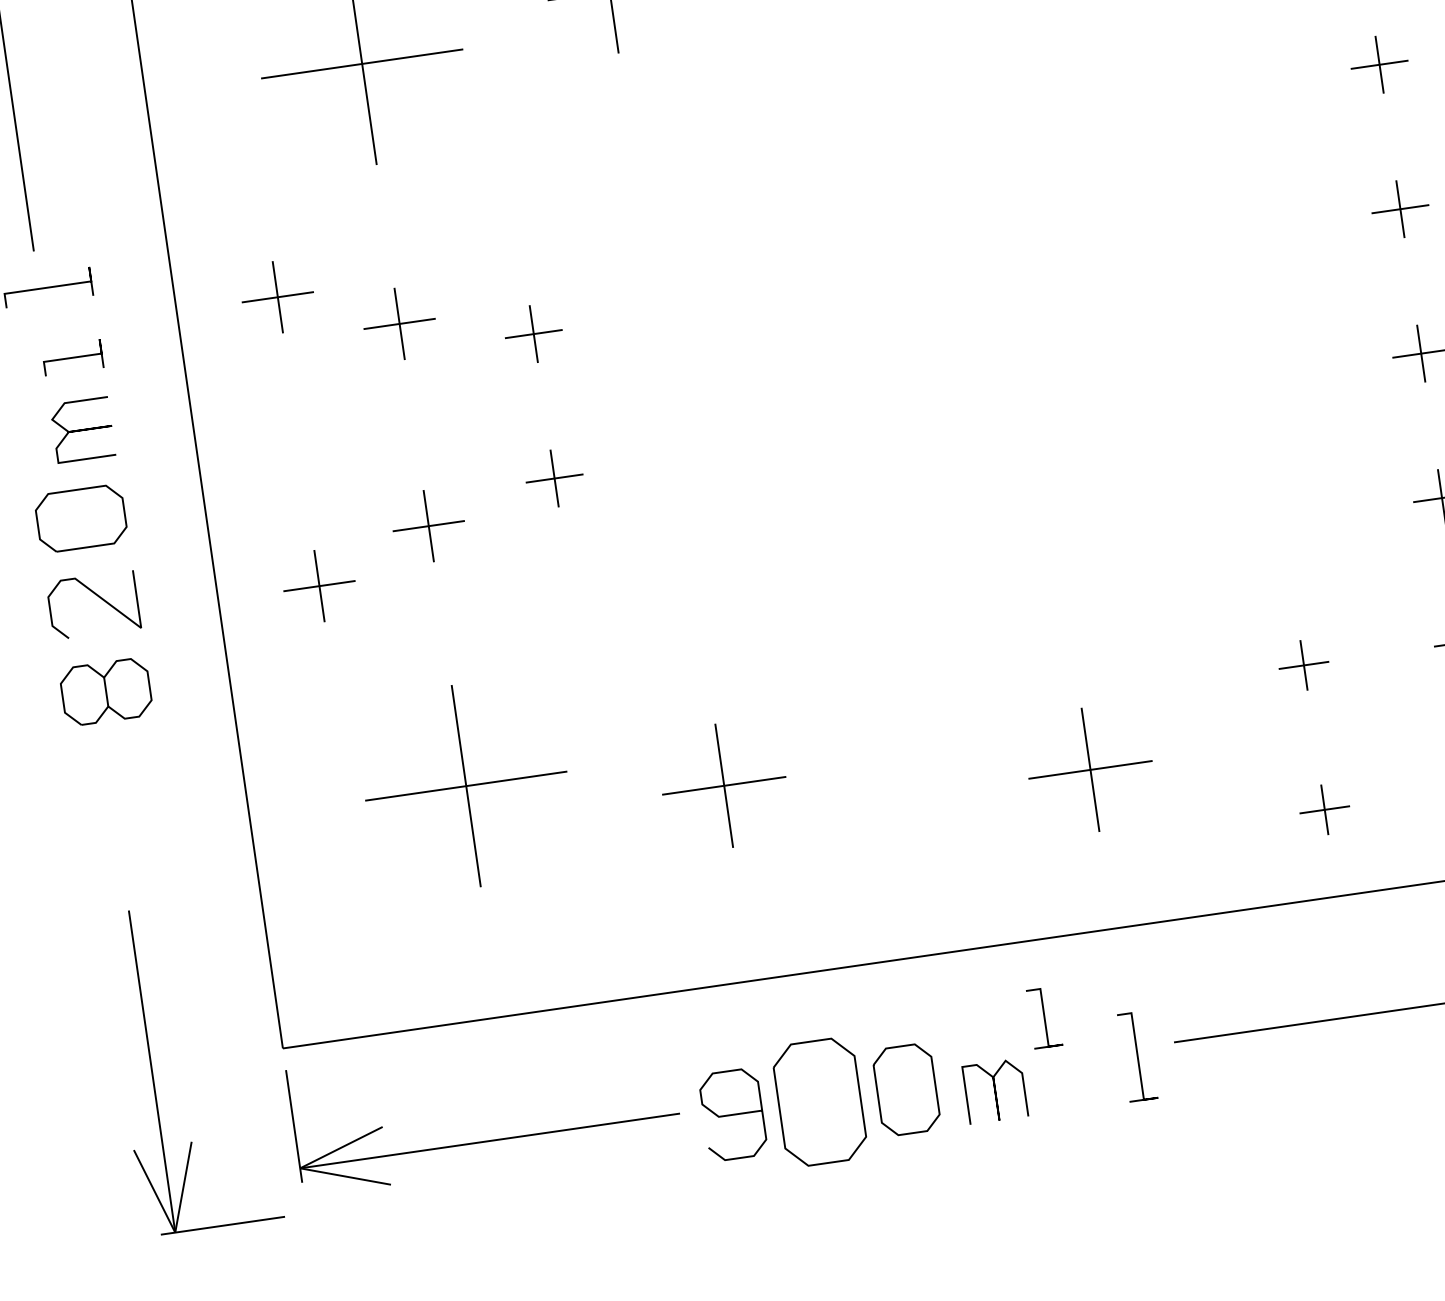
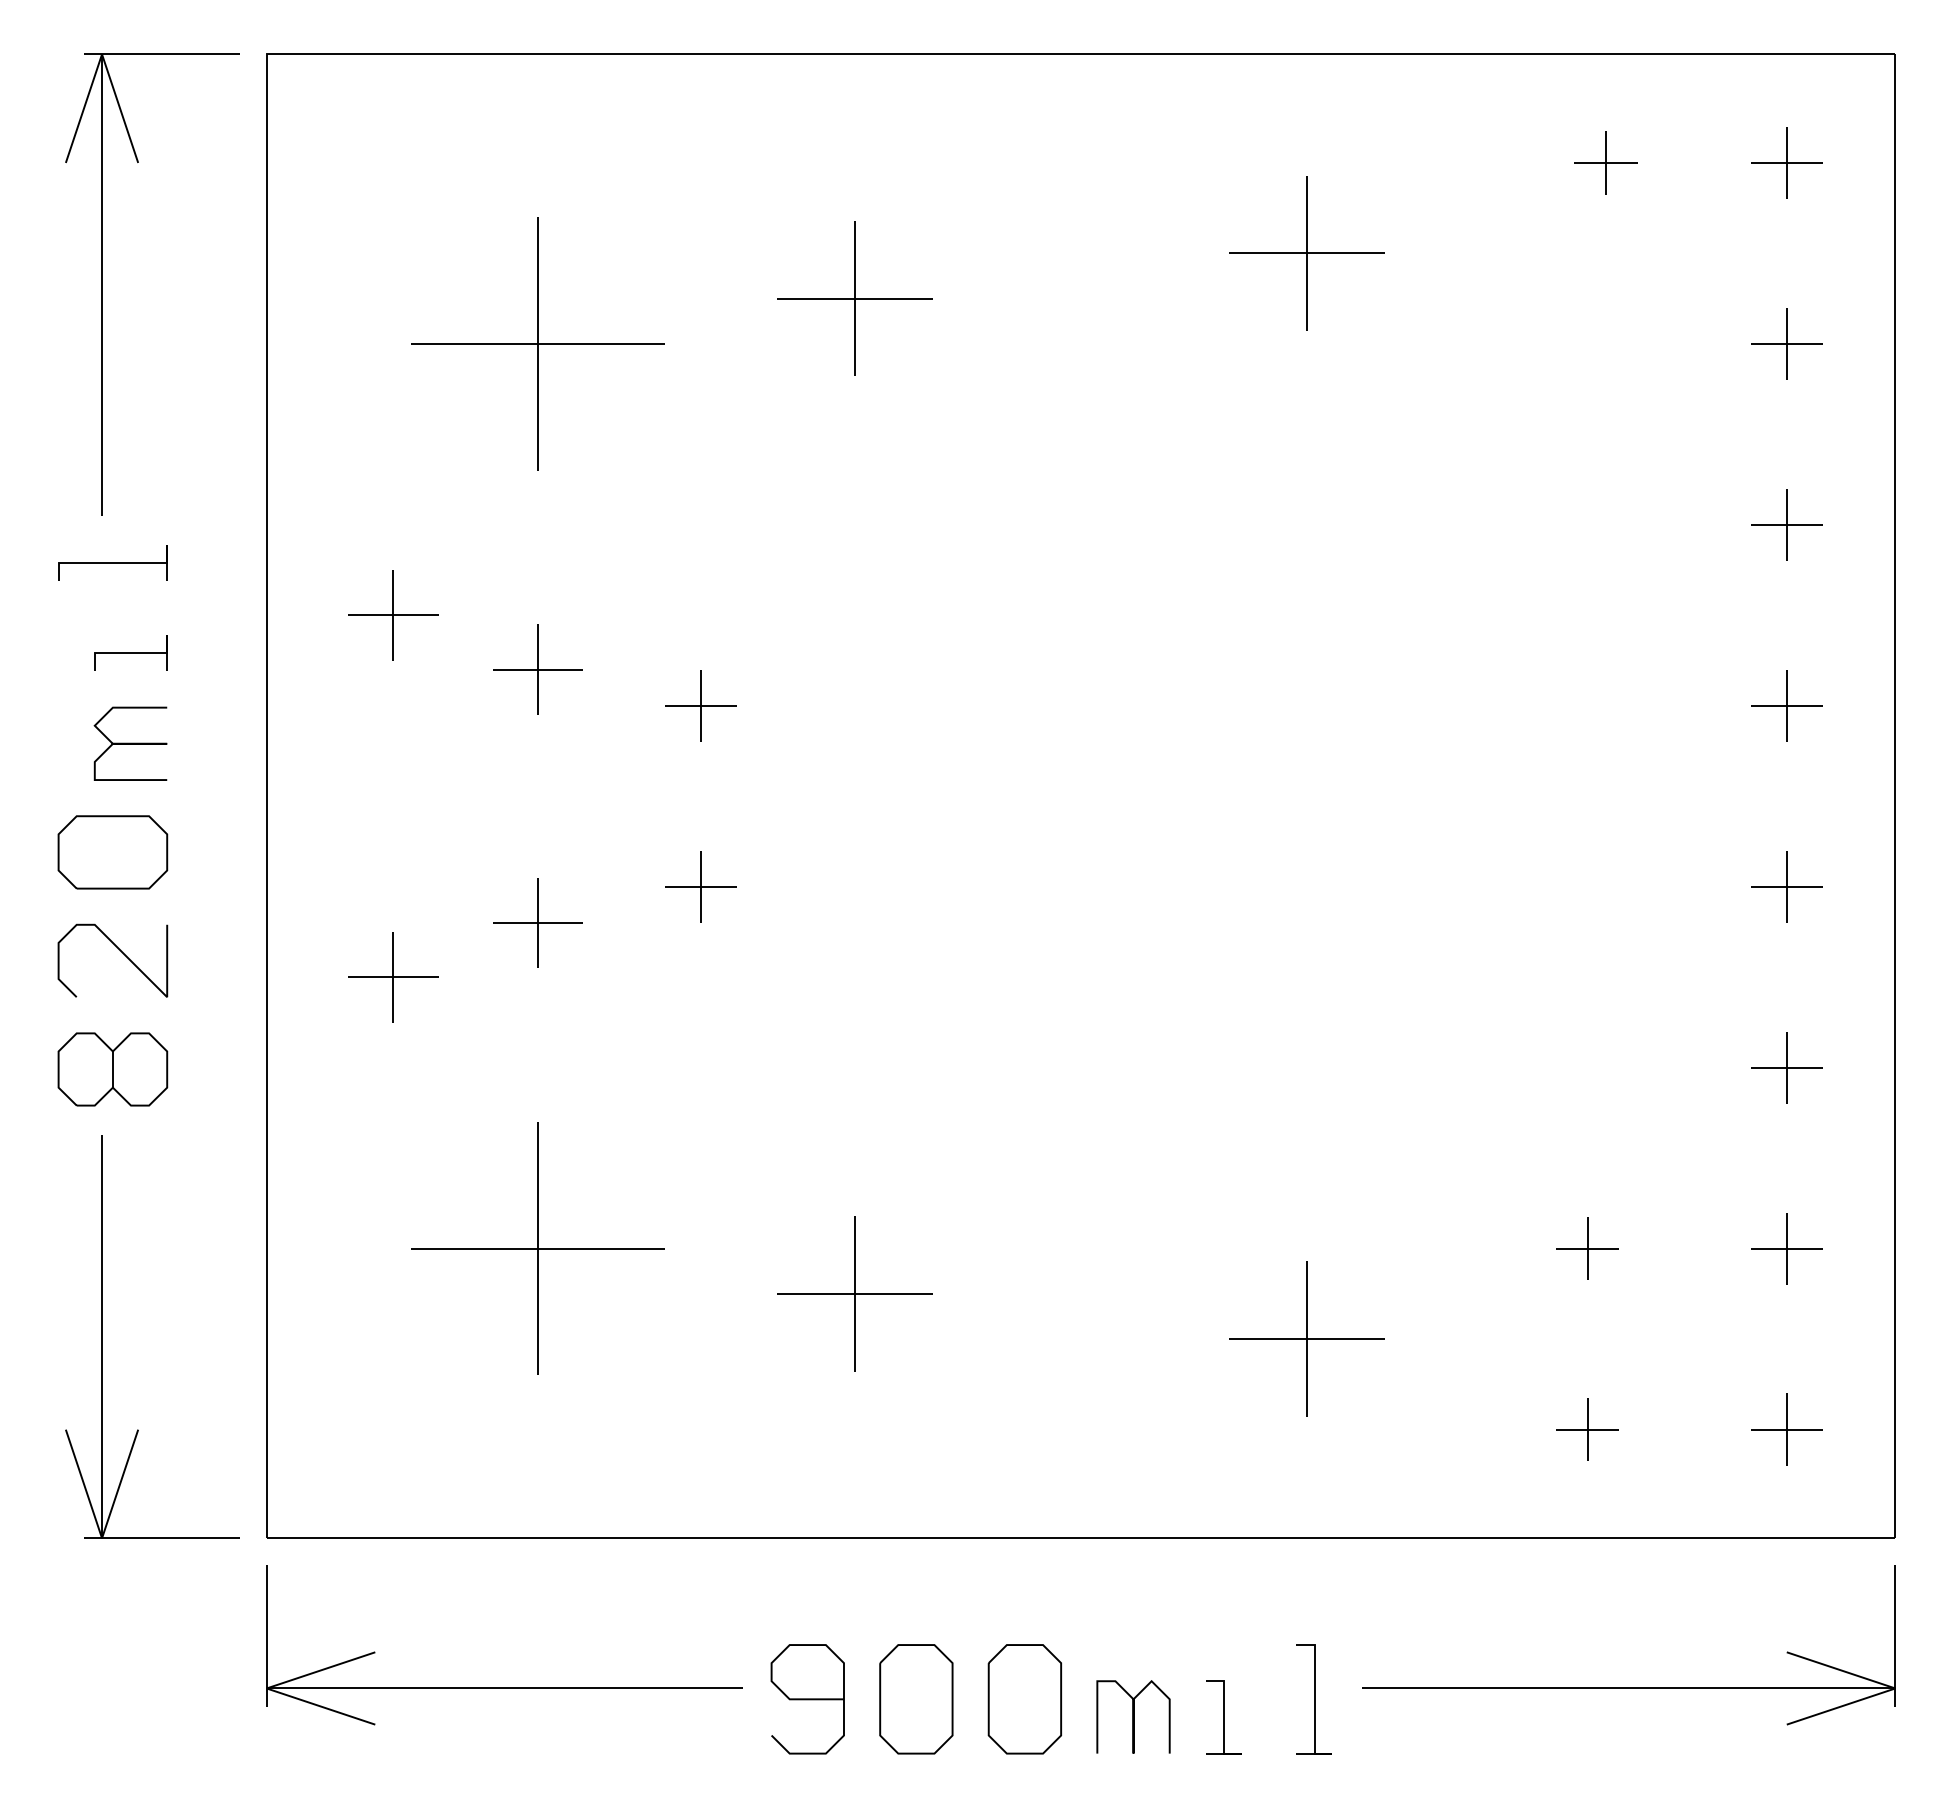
line: (1044, 1017) -> (1223, 1717), moved
part: (152, 1071) -> (102, 1336), moved
part: (820, 1102) -> (916, 1699), size x0.71

